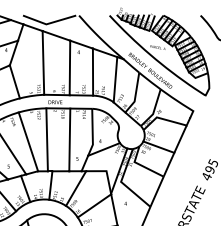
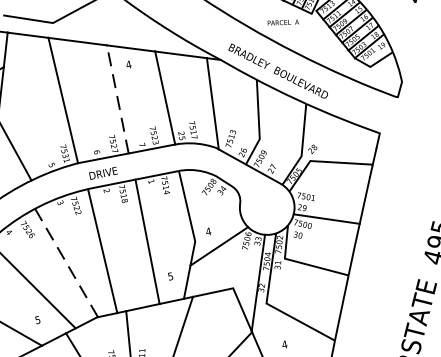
line: (69, 67) -> (116, 98), solid -> dashed
line: (28, 142) -> (66, 264), solid -> dashed

